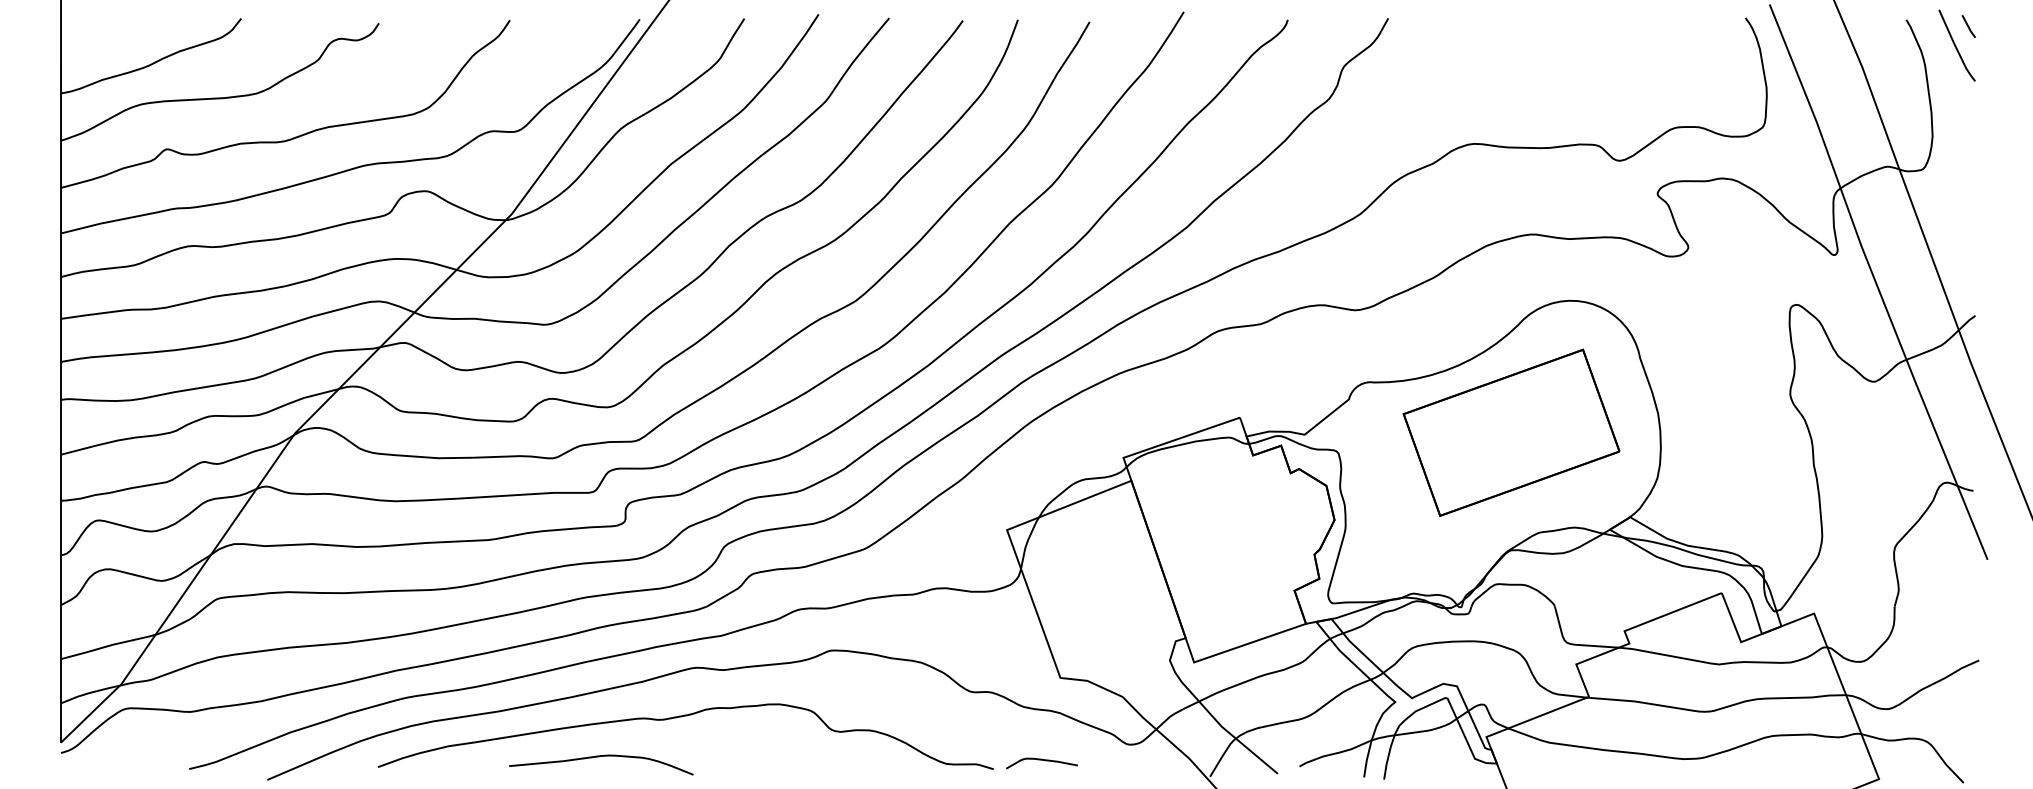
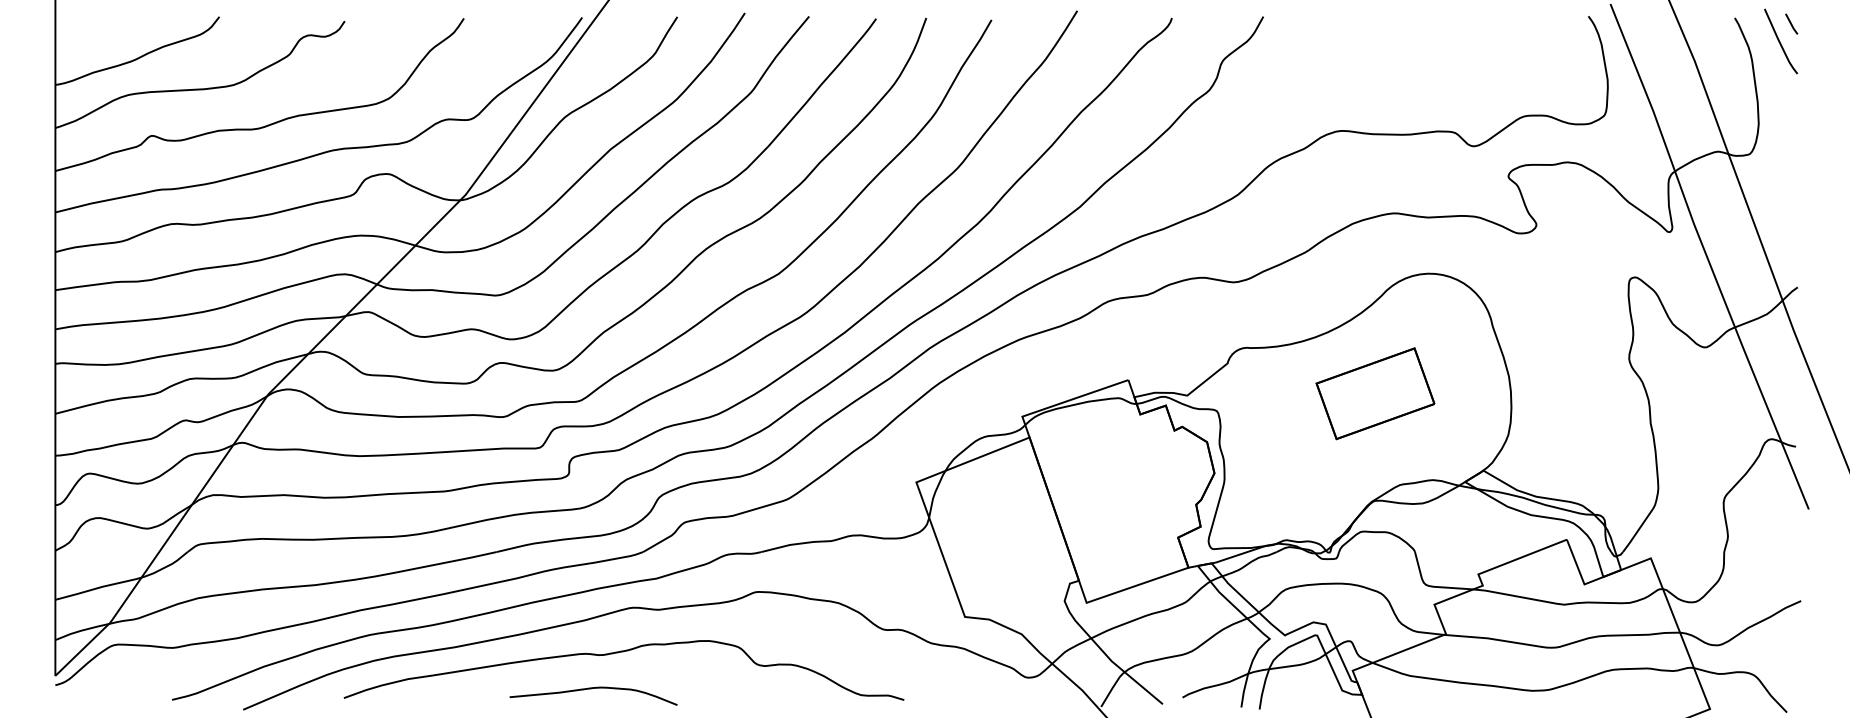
part: (1511, 432) -> (1375, 393), size x0.6
curve: (599, 757) -> (591, 689), moved
curve: (1041, 760) -> (947, 692), removed

